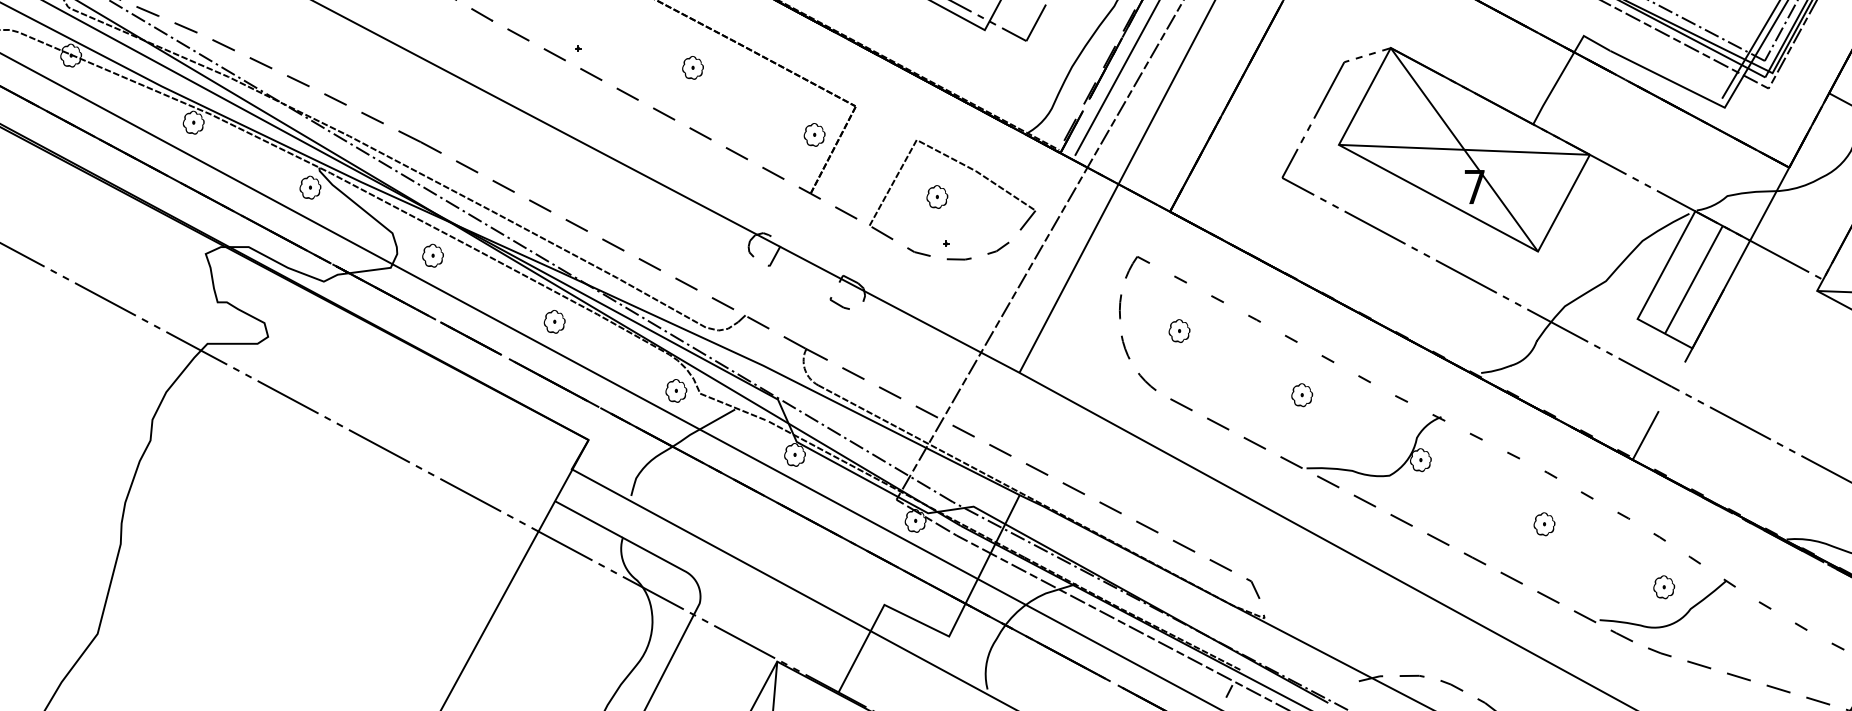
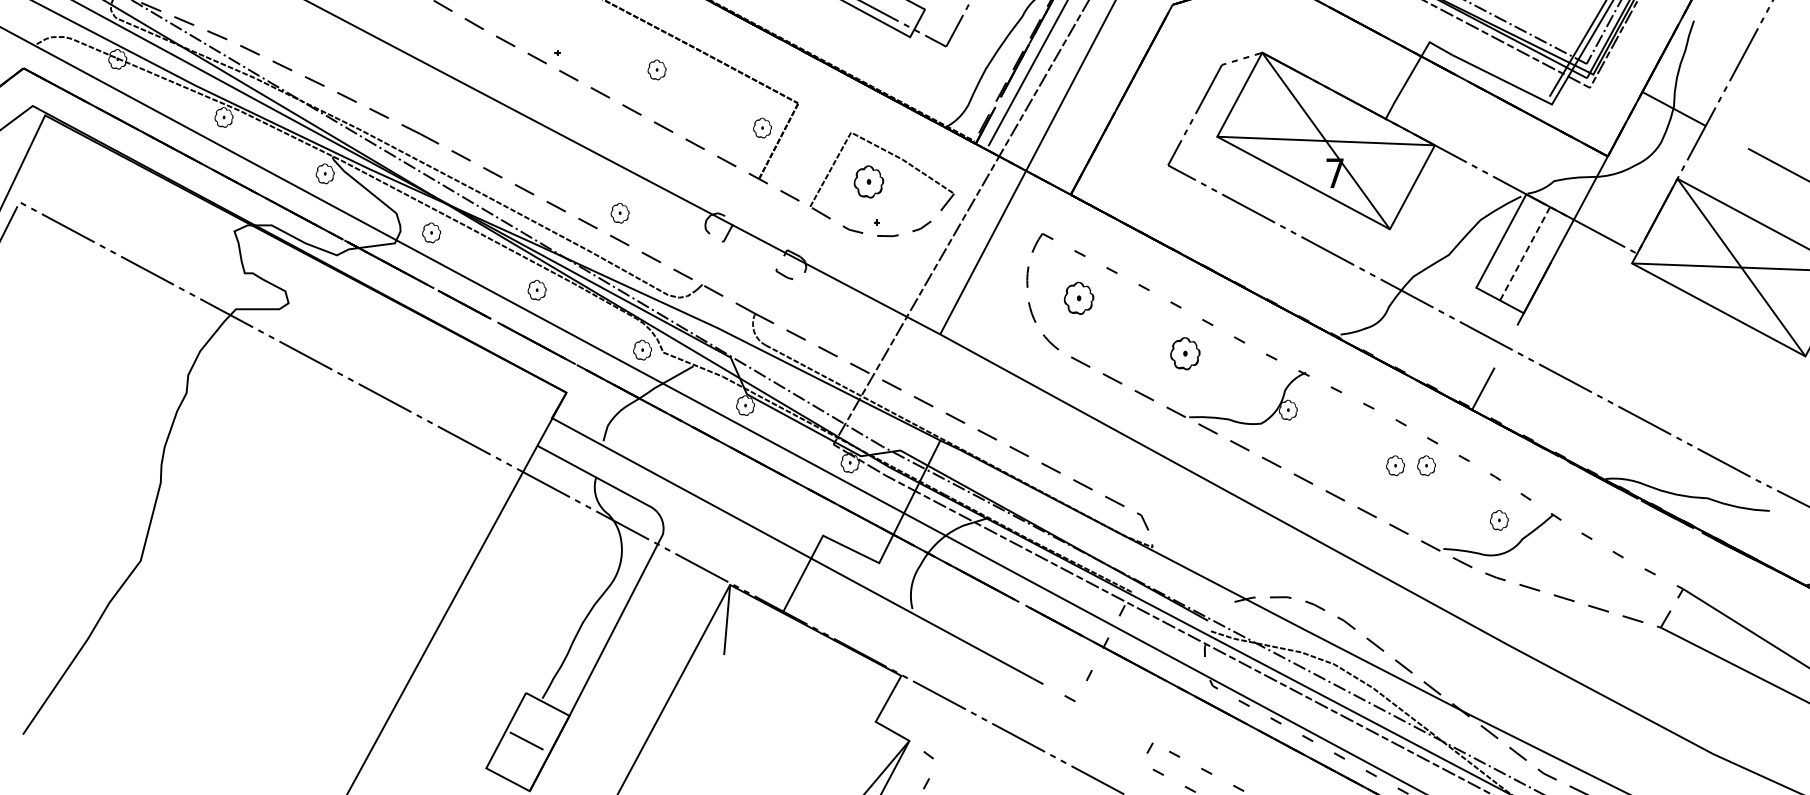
part: (936, 196) -> (868, 181), size x1.6
part: (649, 232) -> (619, 212), added
line: (1694, 279) -> (1525, 253), solid -> dashed
part: (1178, 330) -> (1078, 297), size x1.6
part: (1302, 394) -> (1185, 353), size x1.6
part: (1580, 523) -> (1426, 465), added

